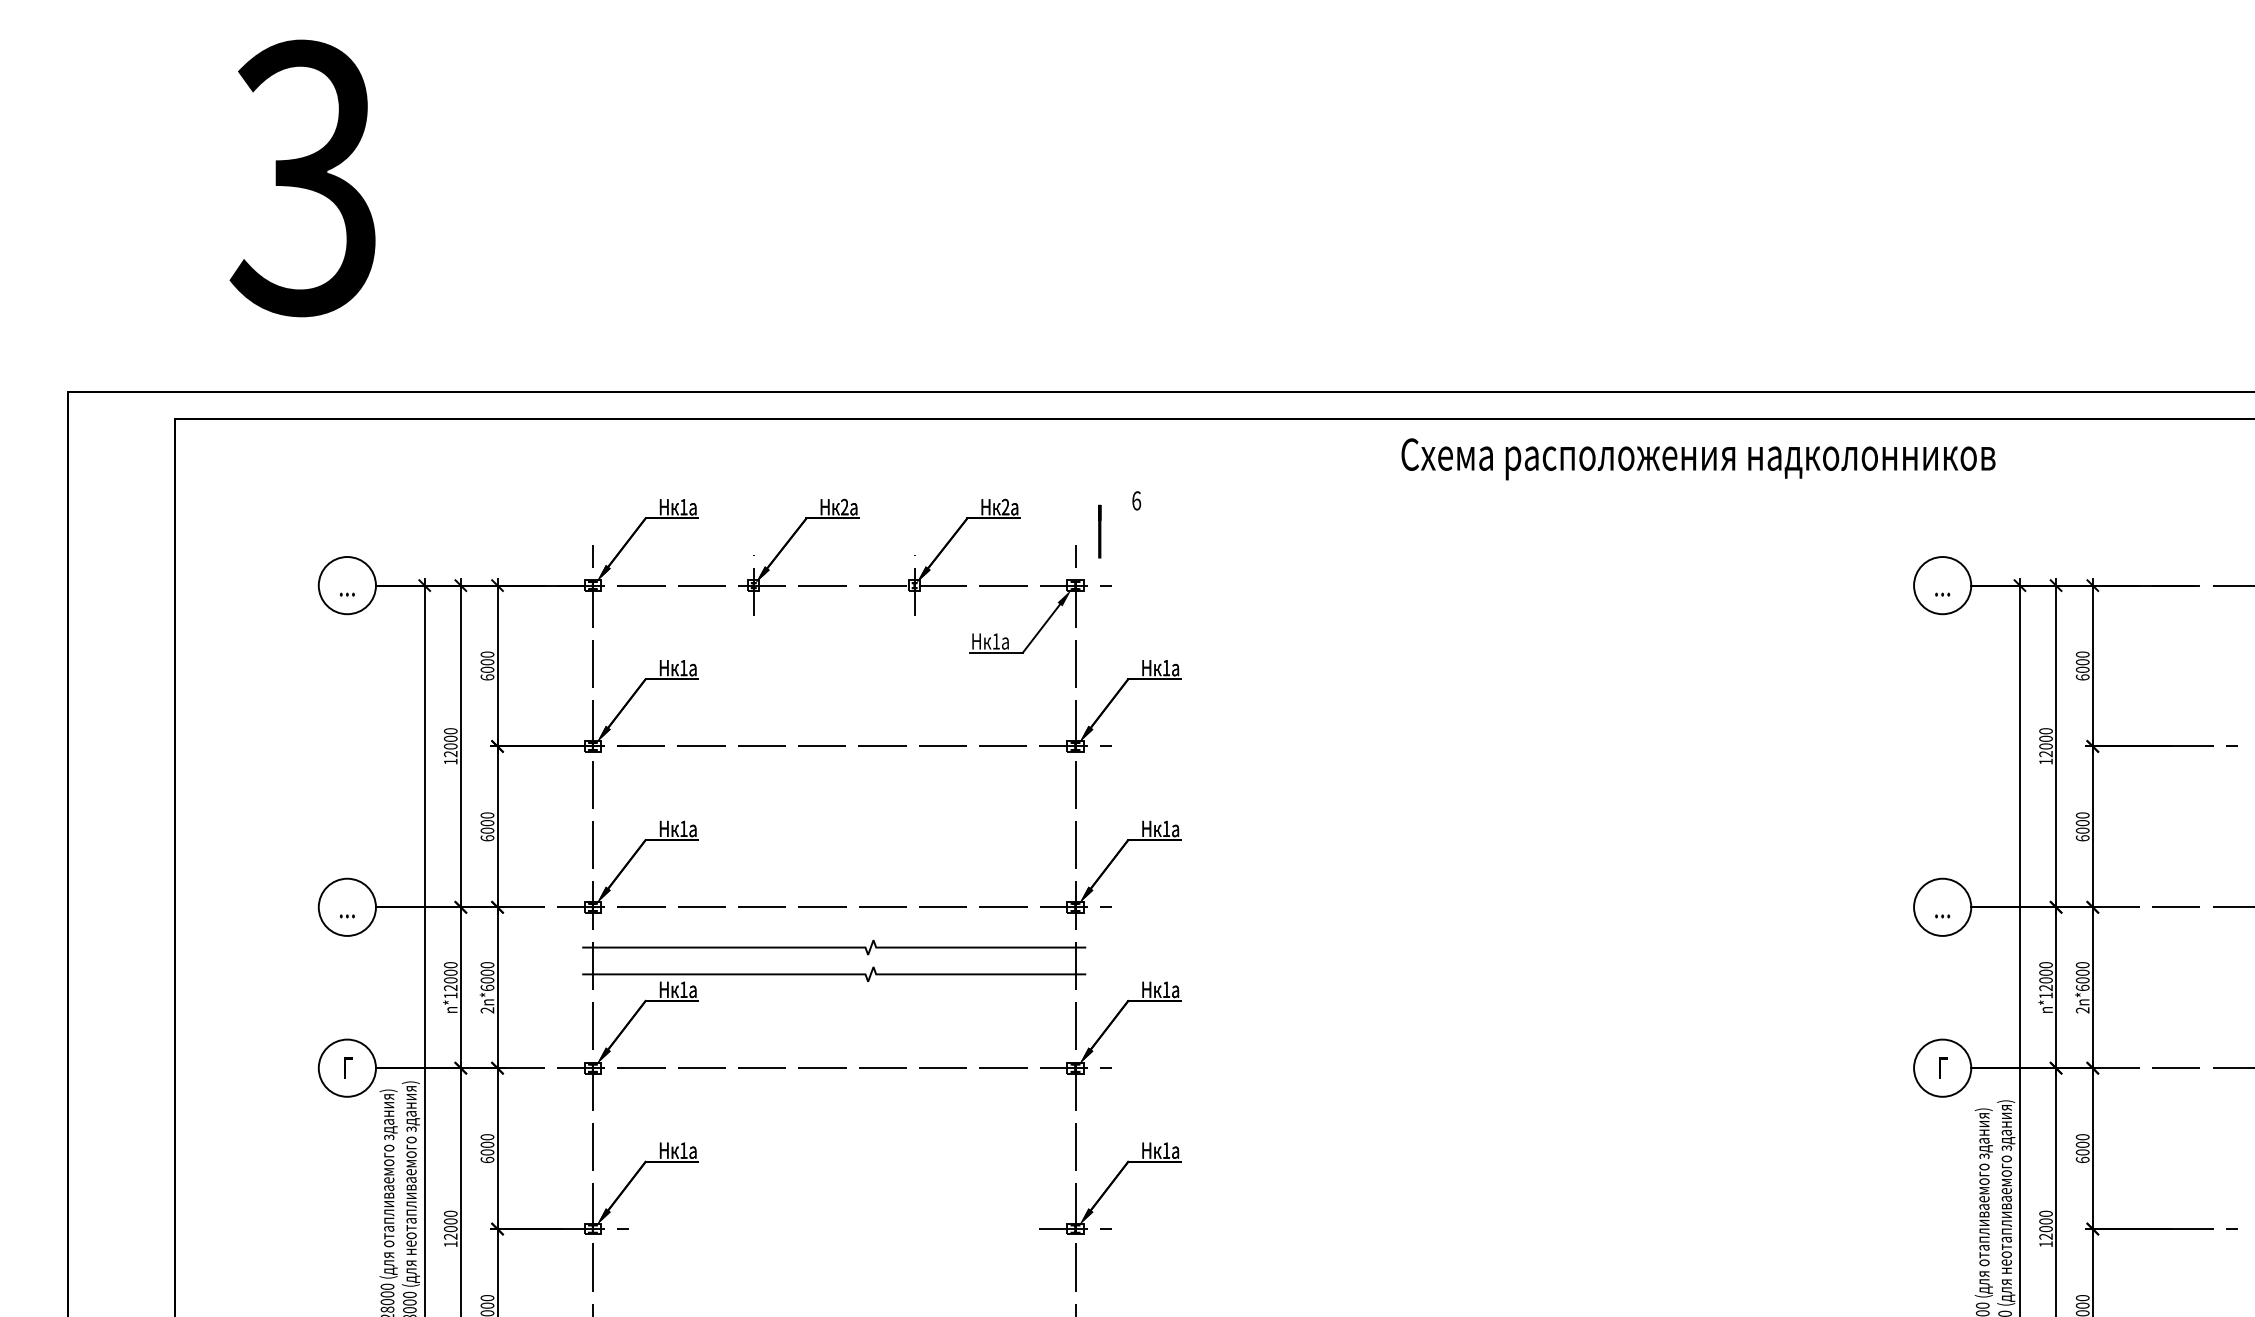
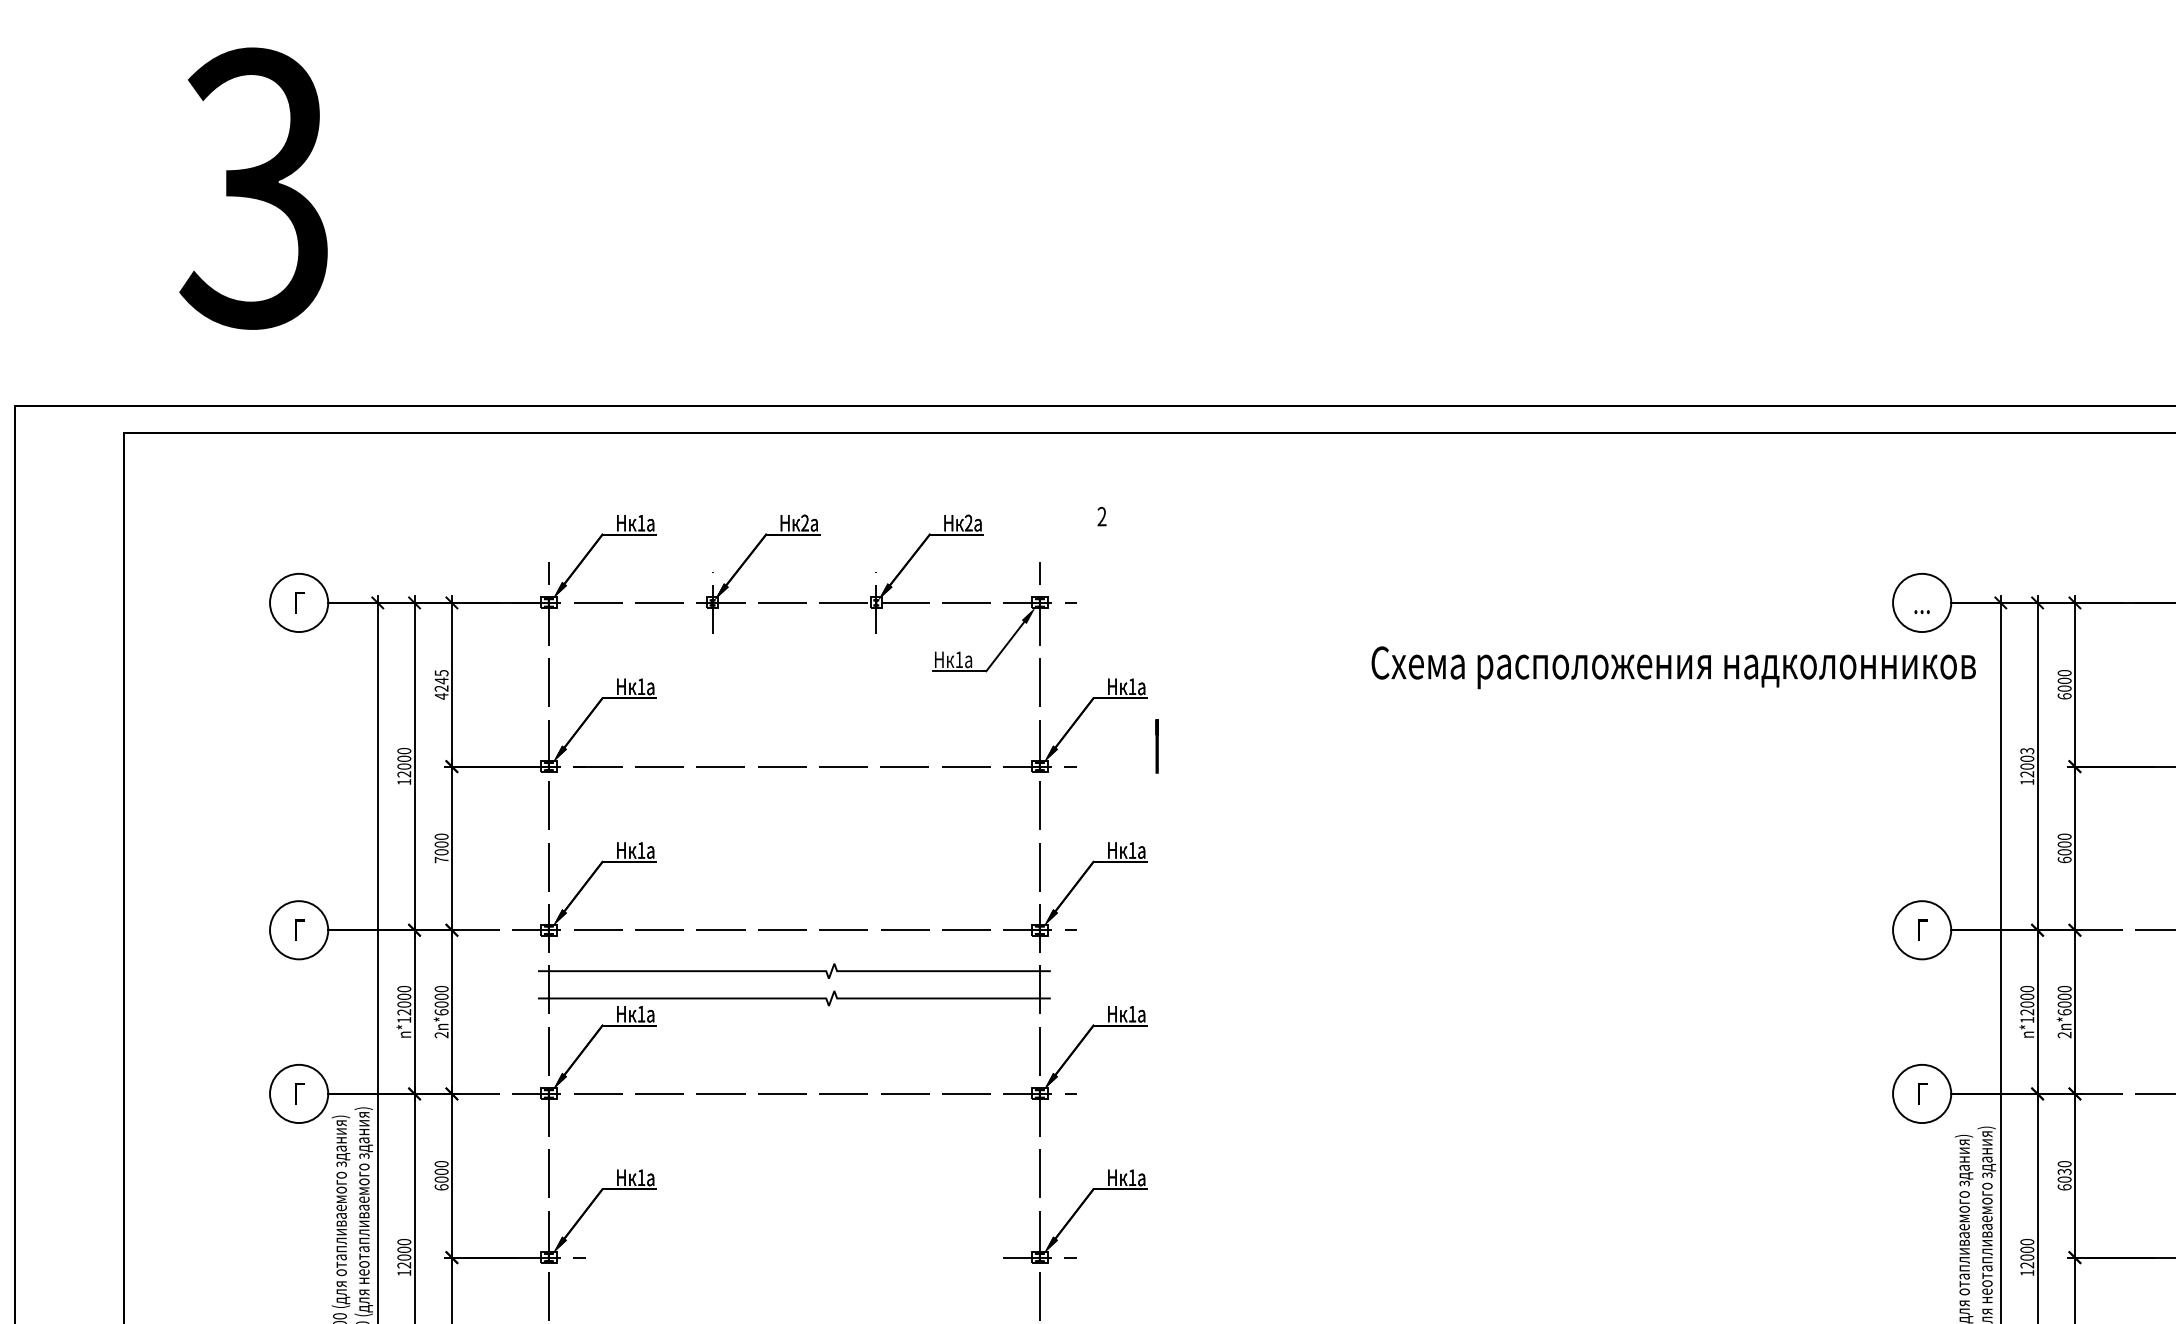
text: (1698, 459) -> (1673, 667), moved
text: (1136, 500) -> (1101, 516), 6 -> 2
line: (1099, 531) -> (1156, 746), moved
text: (346, 585) -> (298, 602), ... -> Г
text: (487, 665) -> (441, 684), 6000 -> 4245
text: (2045, 731) -> (2026, 751), 12000 -> 12003
text: (487, 838) -> (441, 860), 6000 -> 7000
text: (346, 907) -> (298, 930), ... -> Г
text: (1942, 907) -> (1921, 930), ... -> Г
text: (2082, 1144) -> (2064, 1171), 6000 -> 6030

